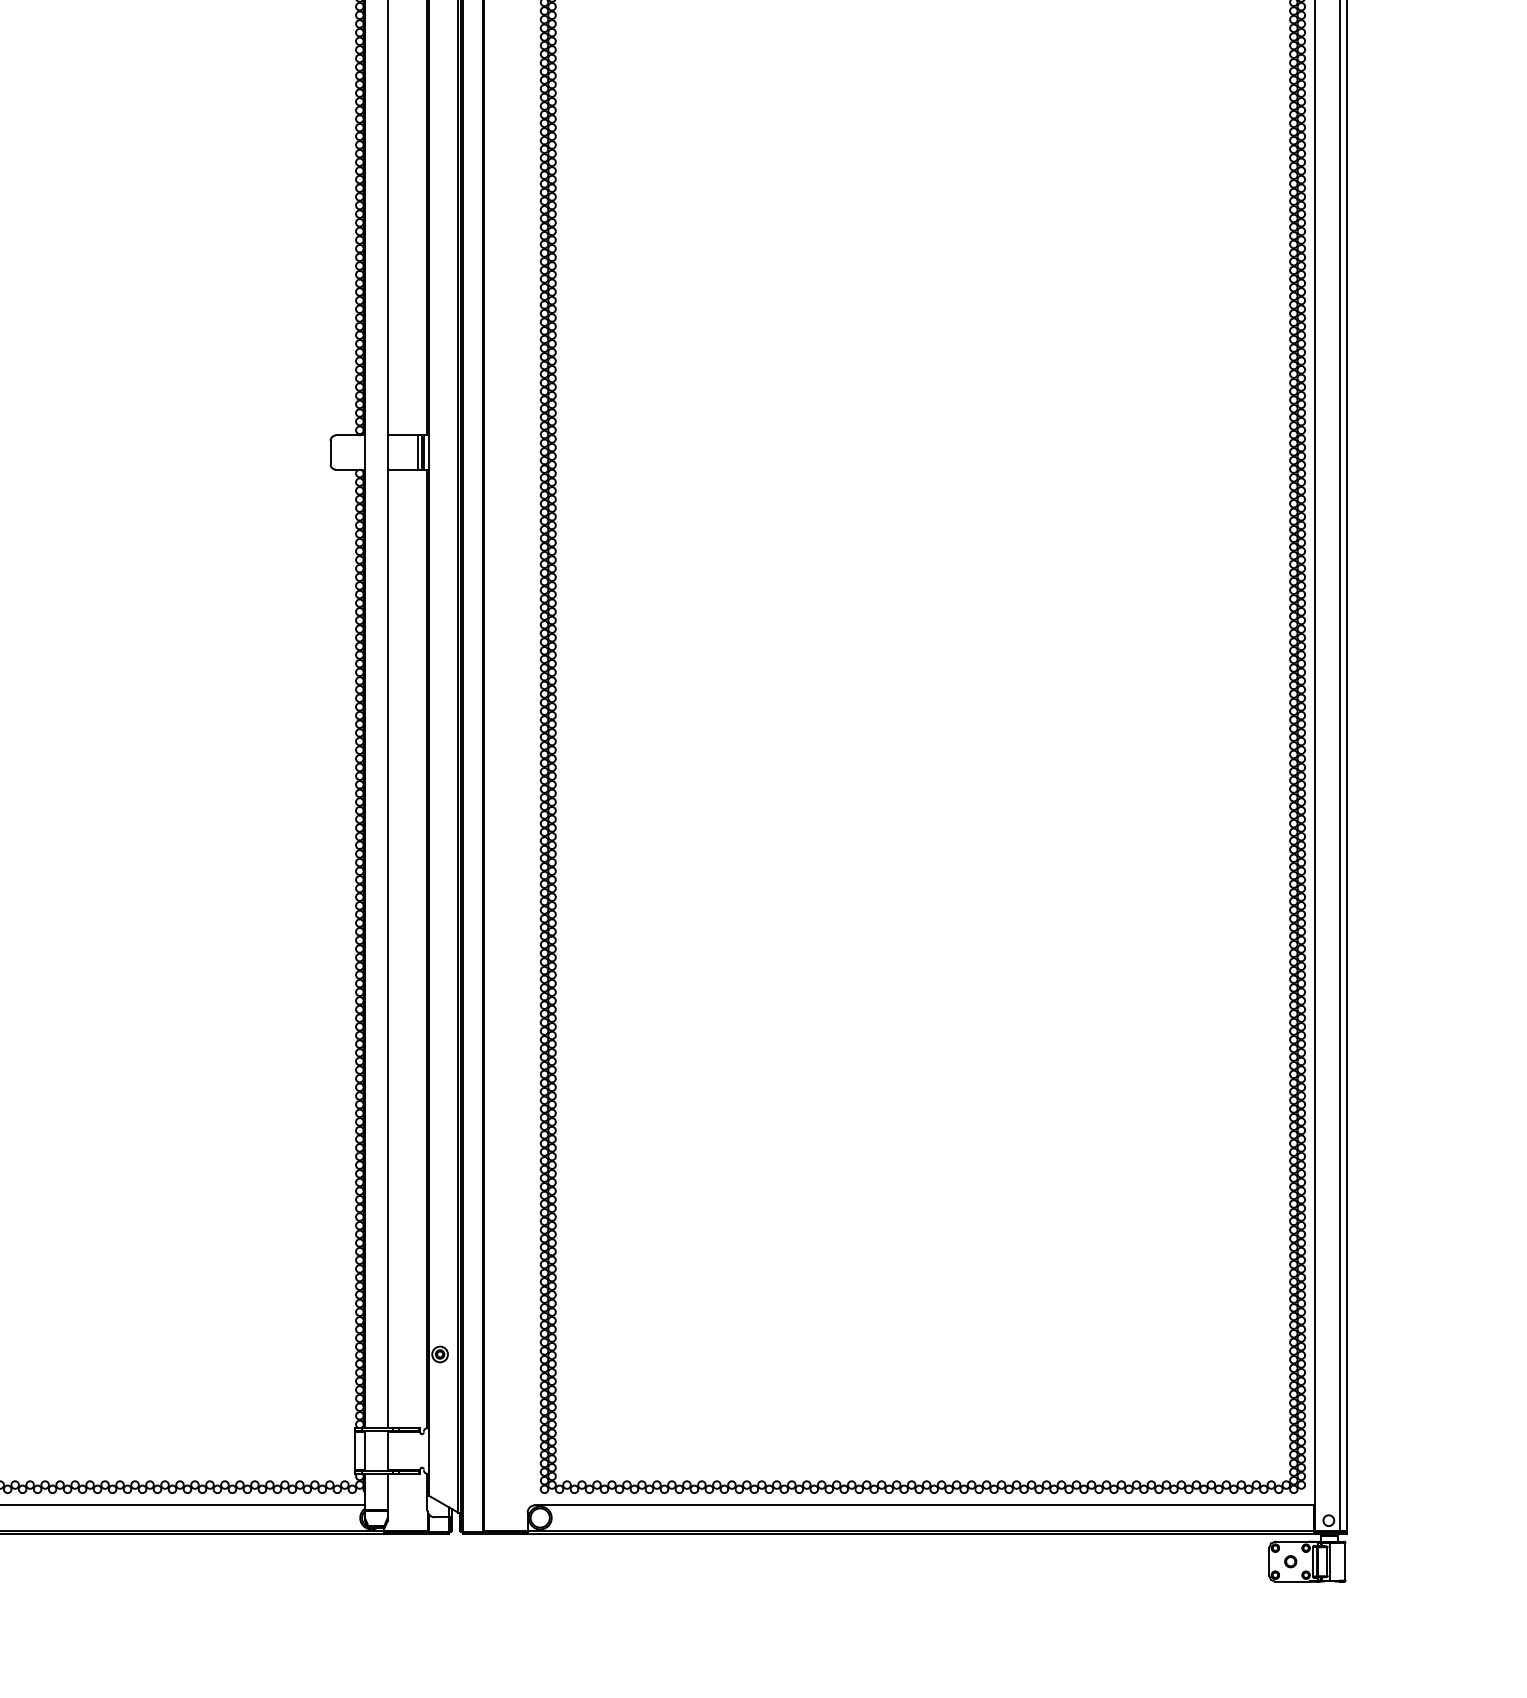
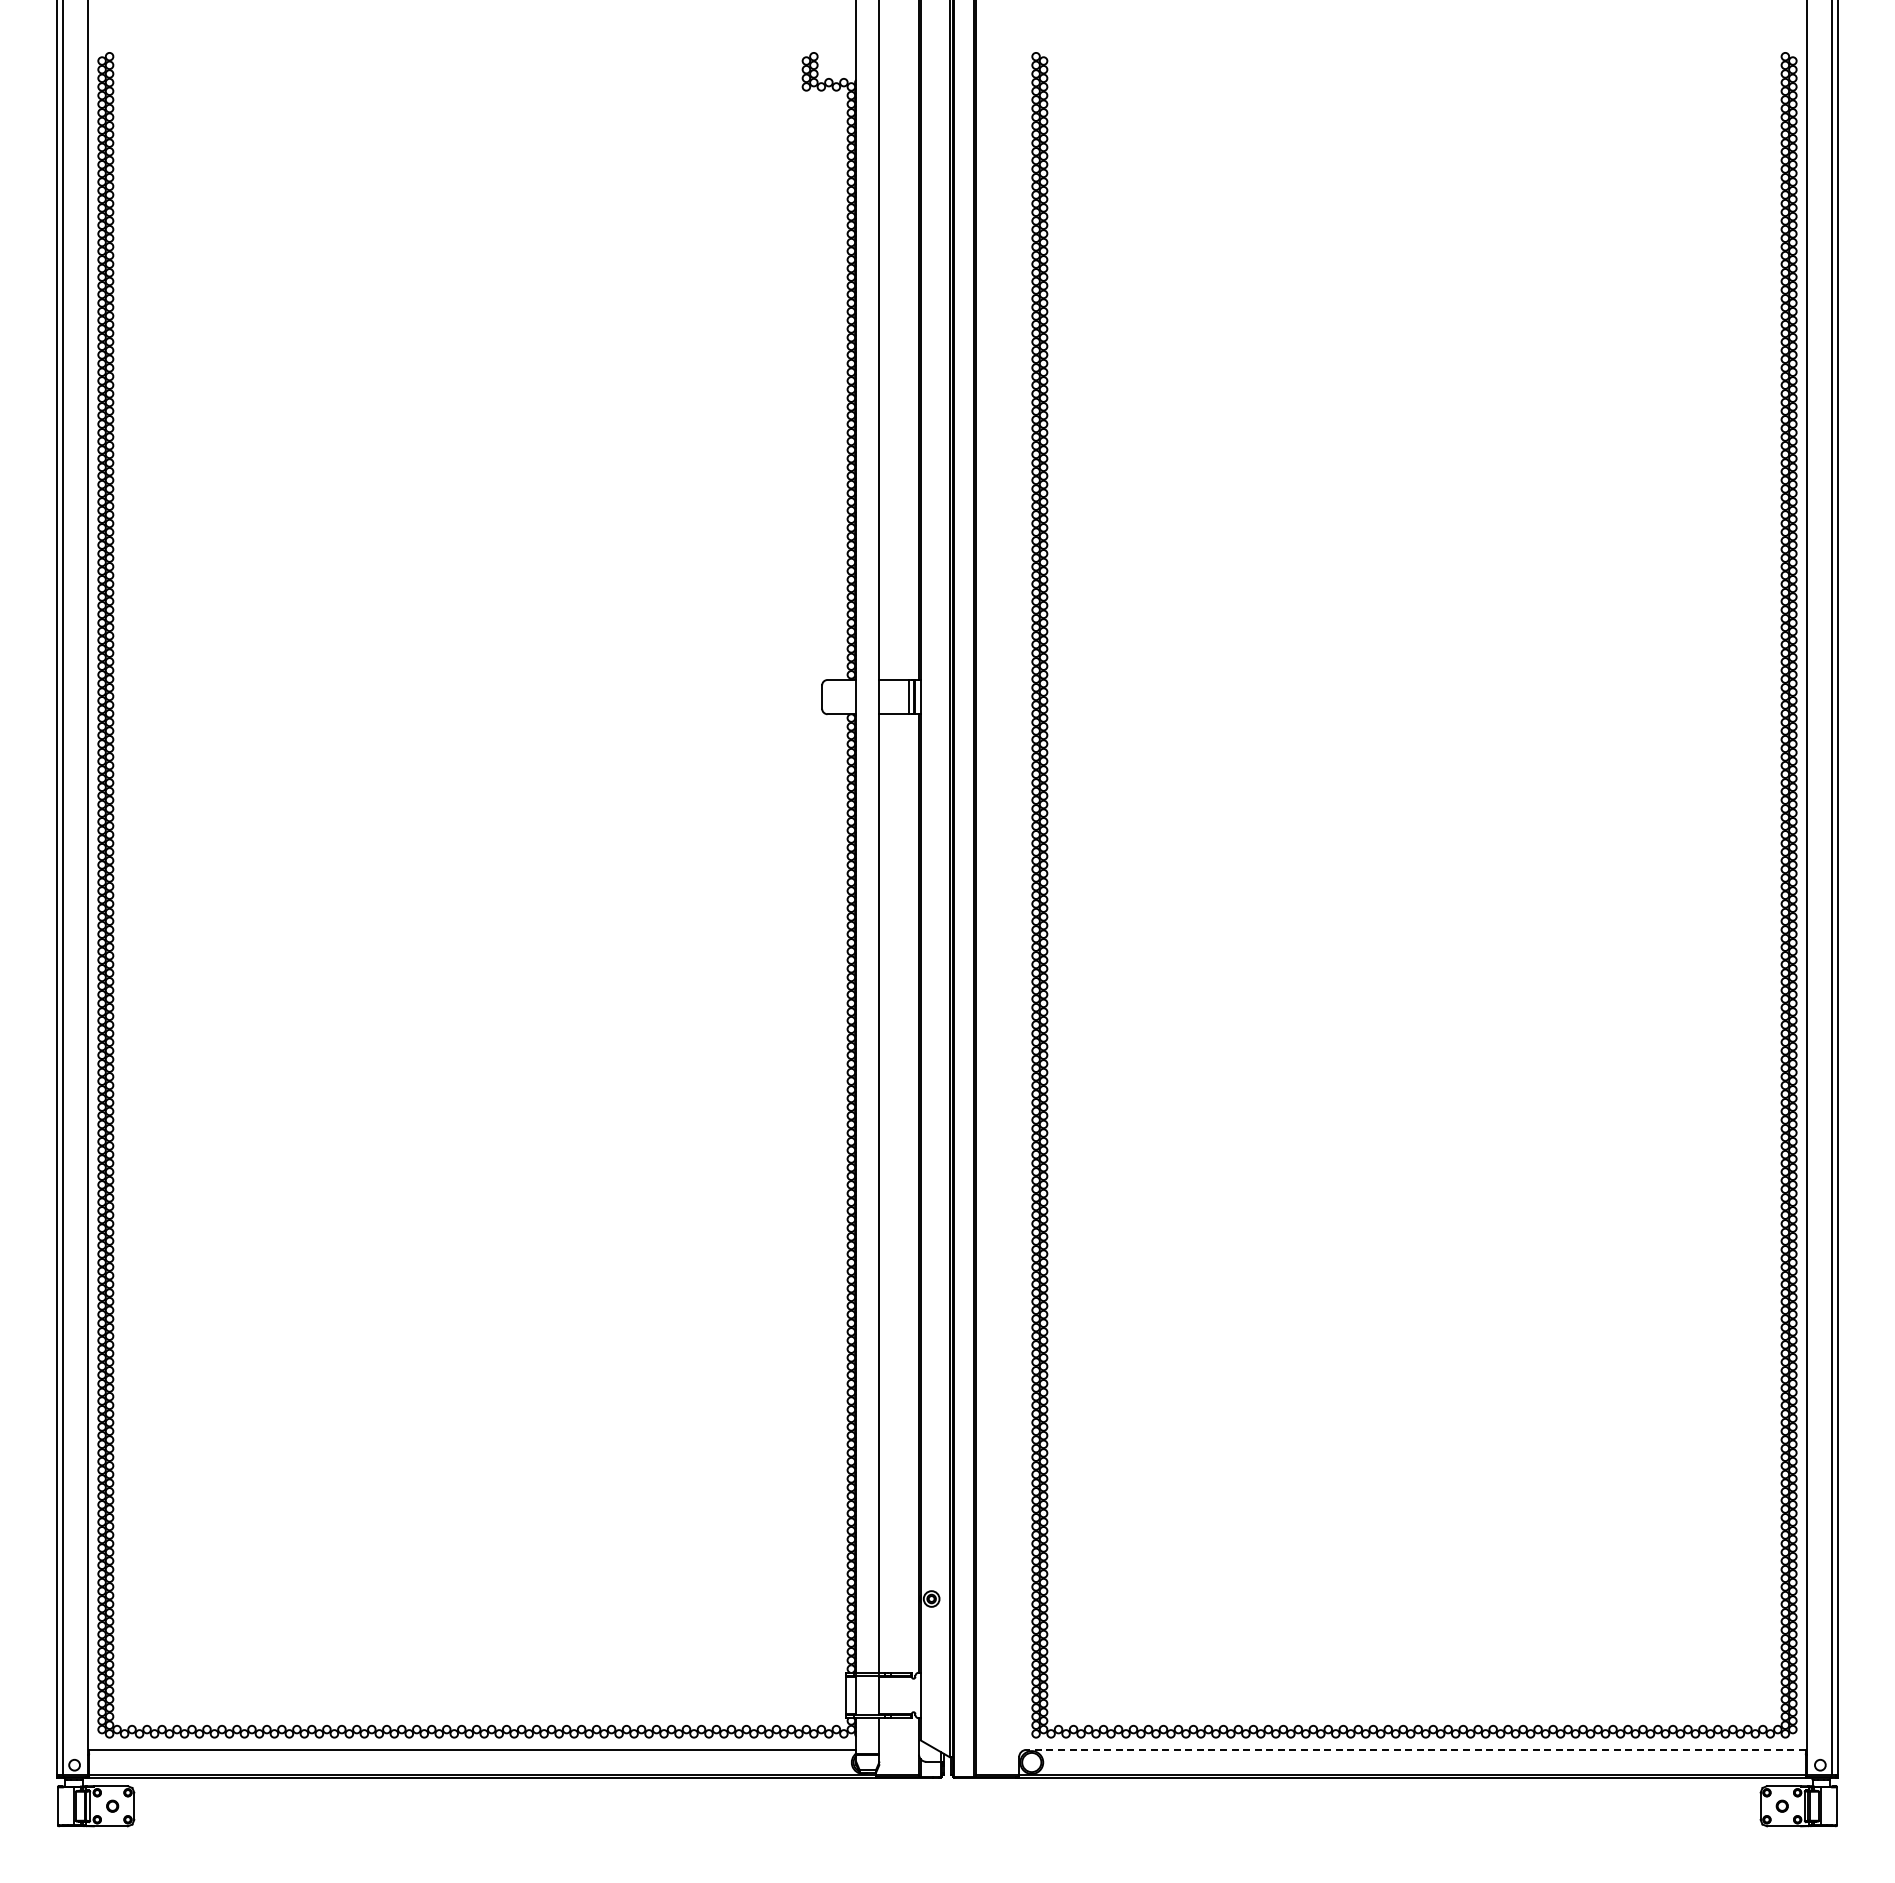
line: (924, 1504) -> (1416, 1749), solid -> dashed

